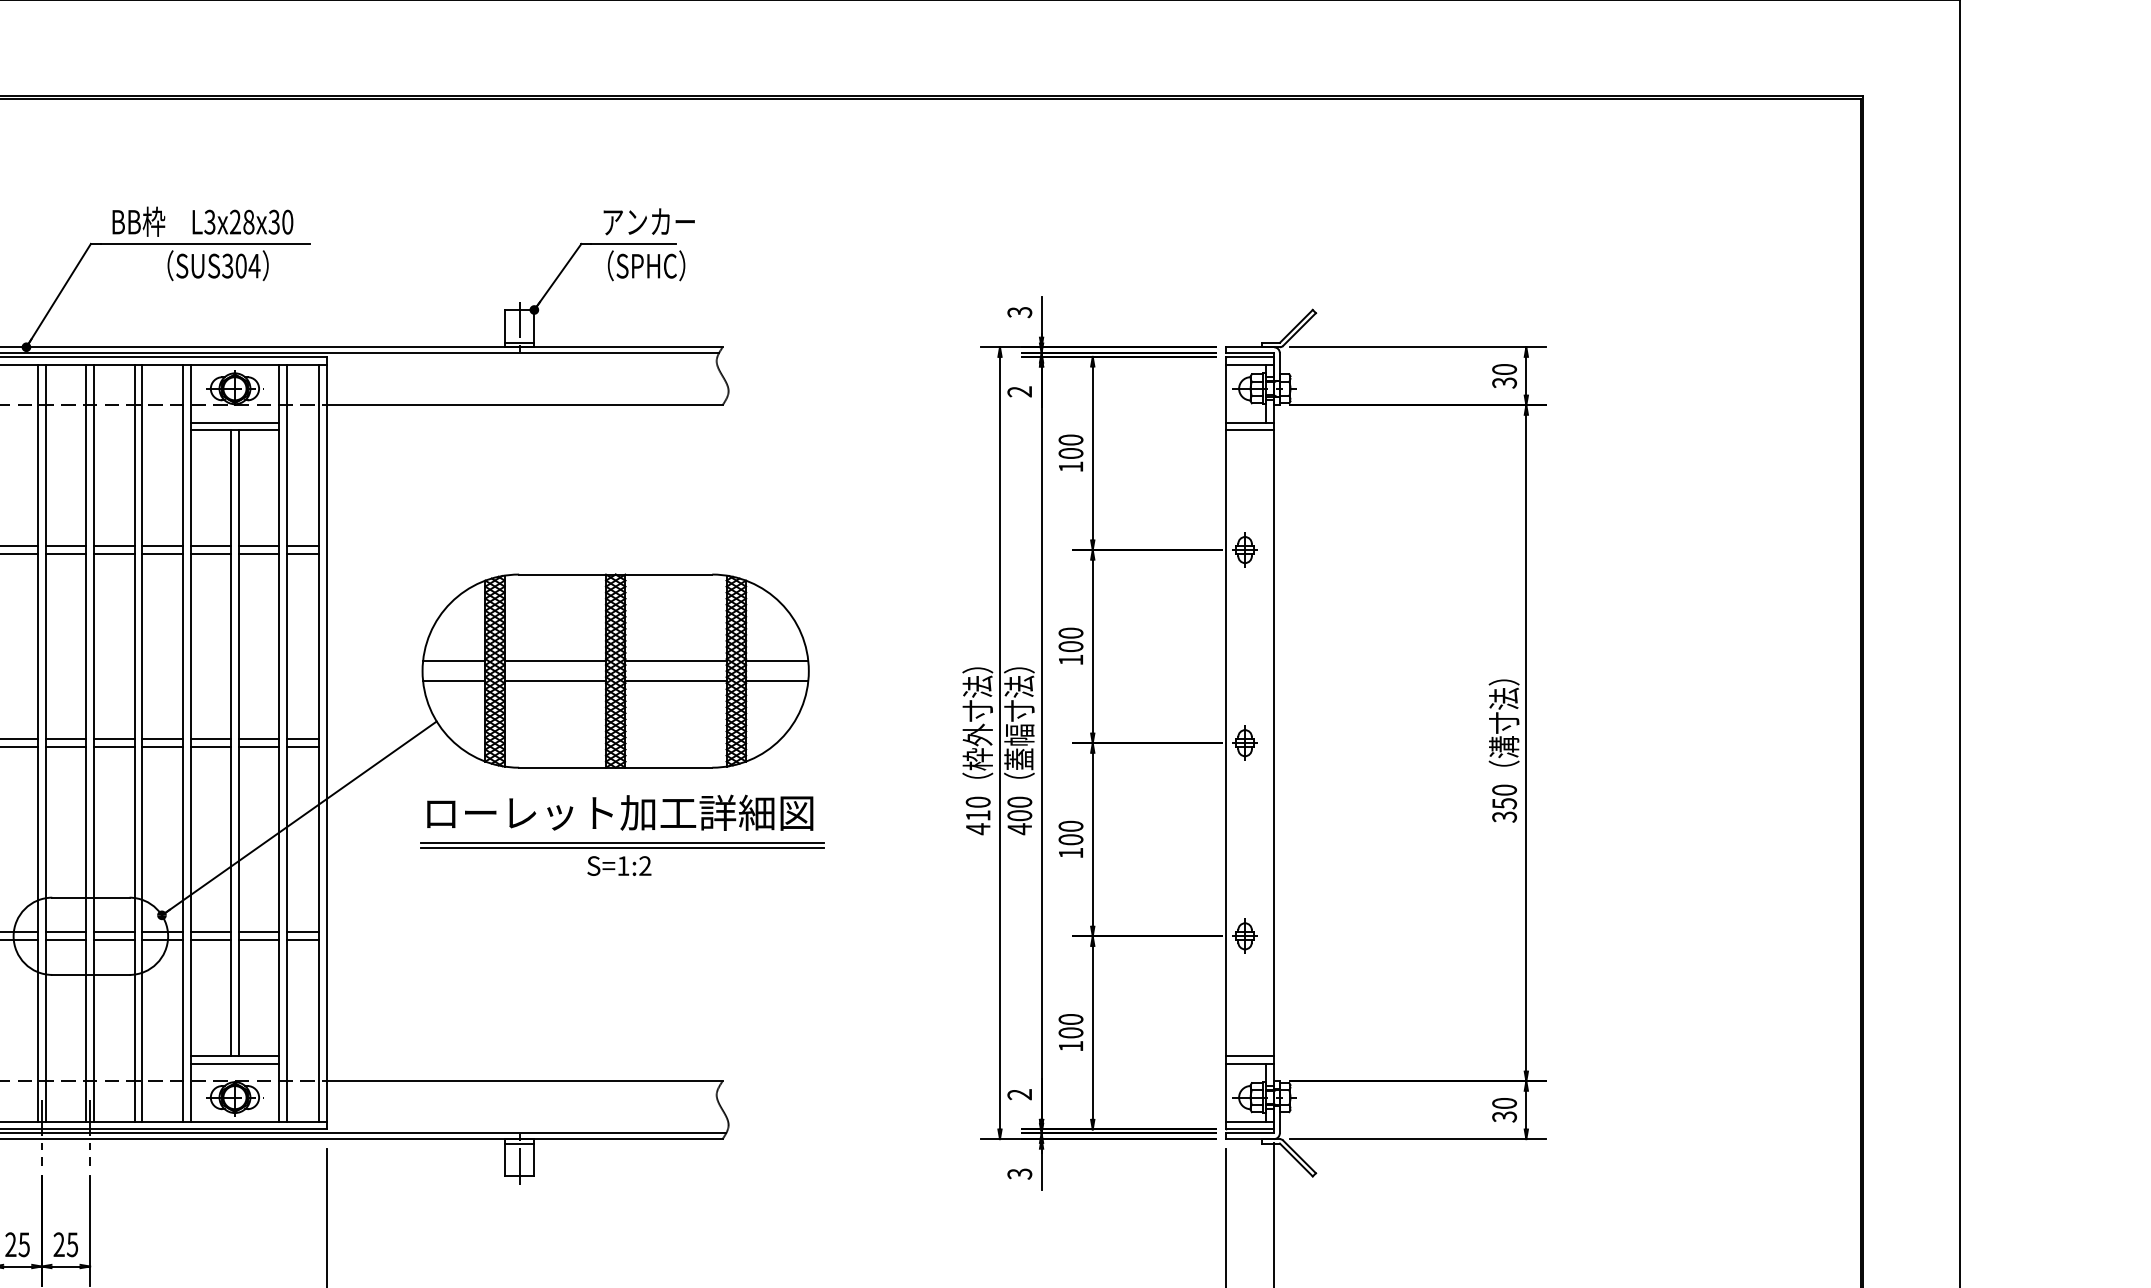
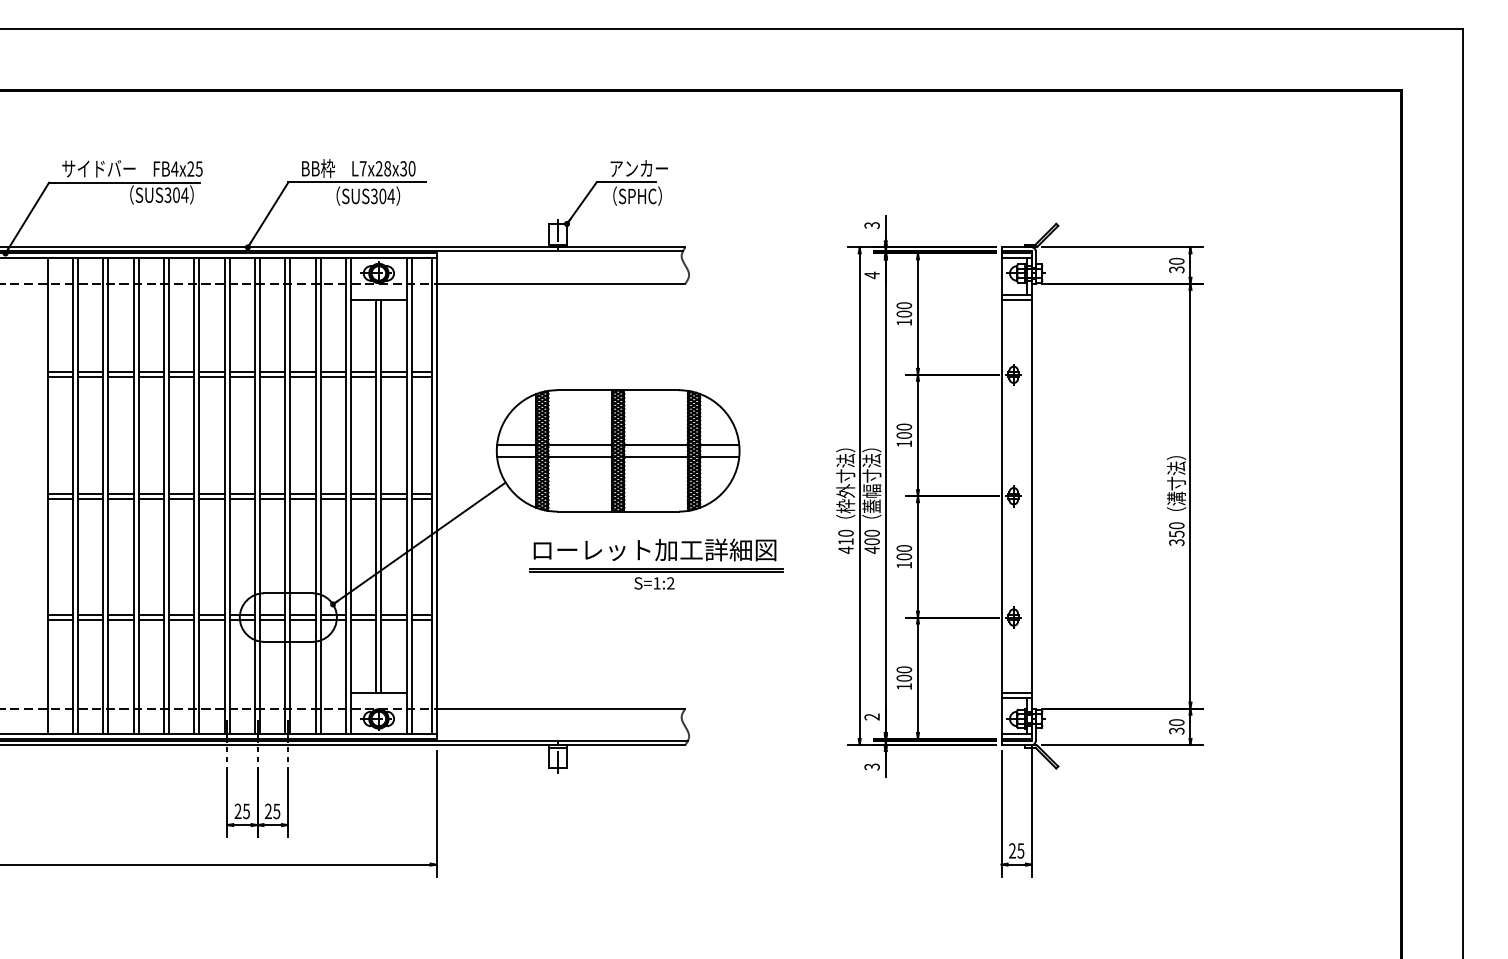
text: (208, 221) -> (362, 168), L3x28x30 -> L7x28x30
text: (1018, 392) -> (871, 275), 2 -> 4
line: (234, 422) -> (378, 294), removed
part: (622, 834) -> (656, 563), moved
line: (234, 1063) -> (378, 697), removed

